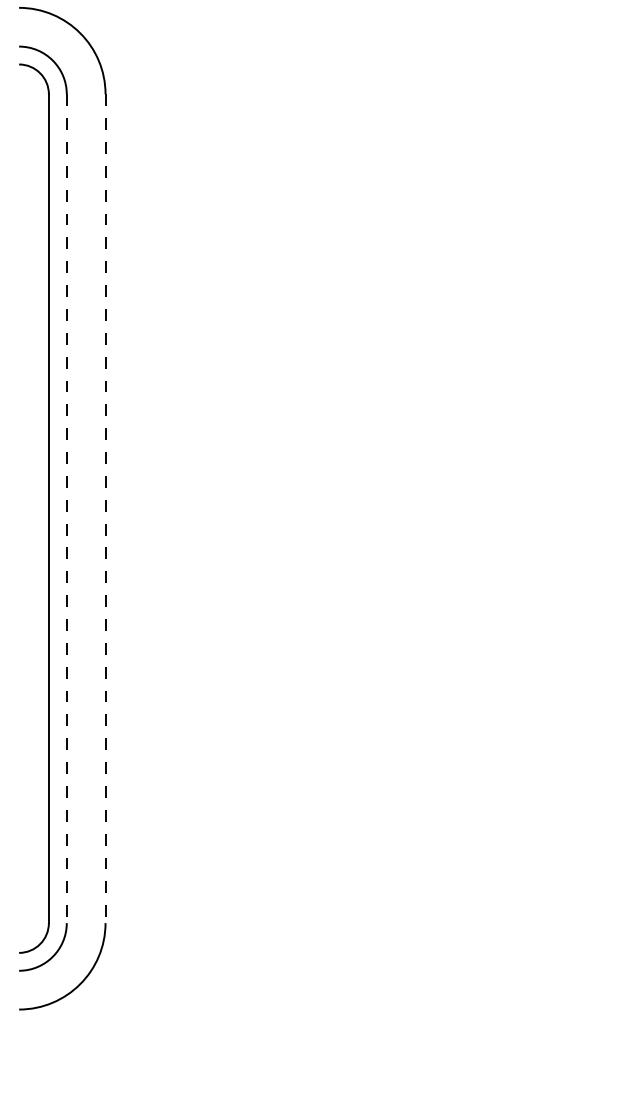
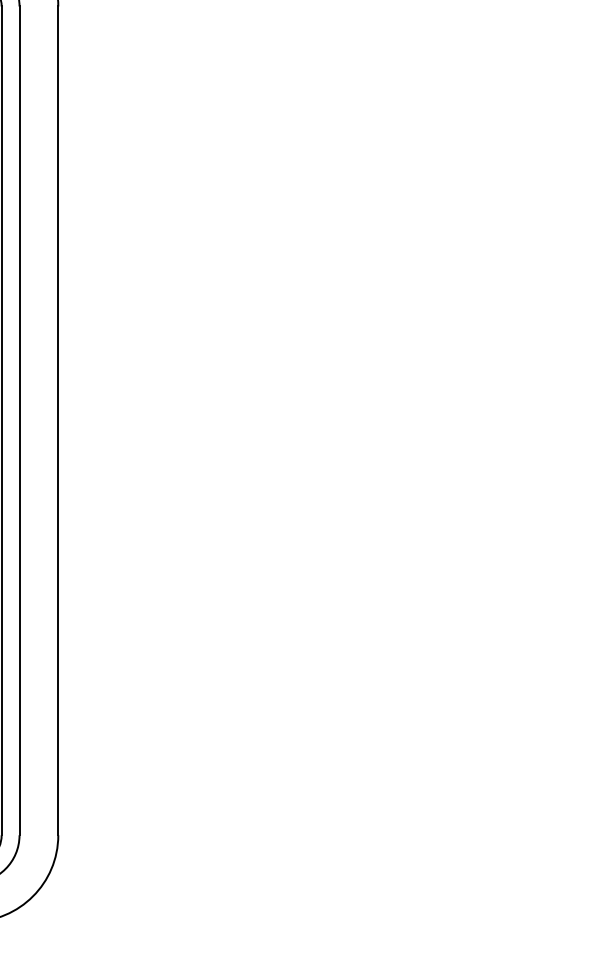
line: (66, 509) -> (19, 421), dashed -> solid
line: (105, 509) -> (58, 421), dashed -> solid

